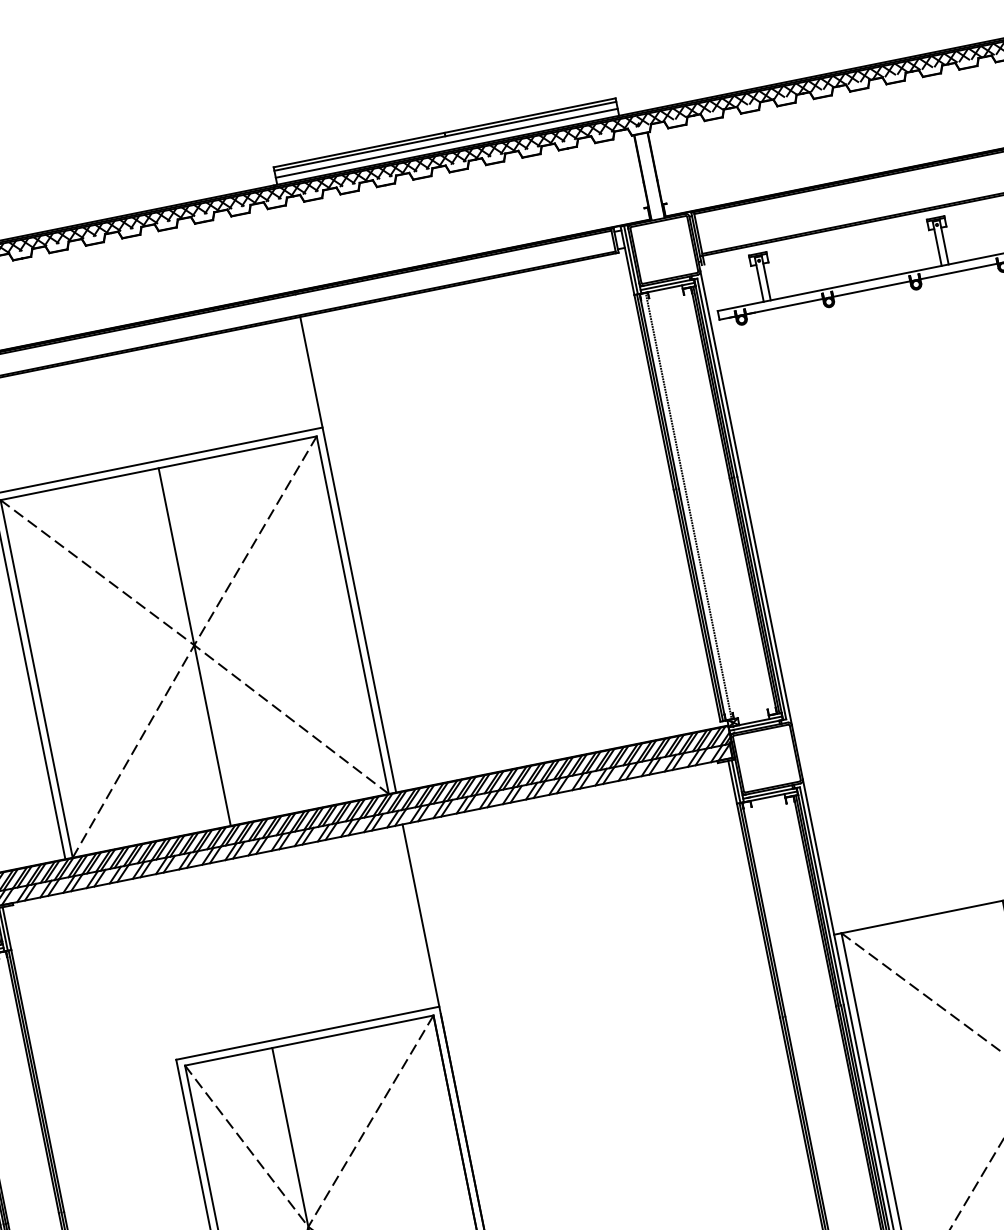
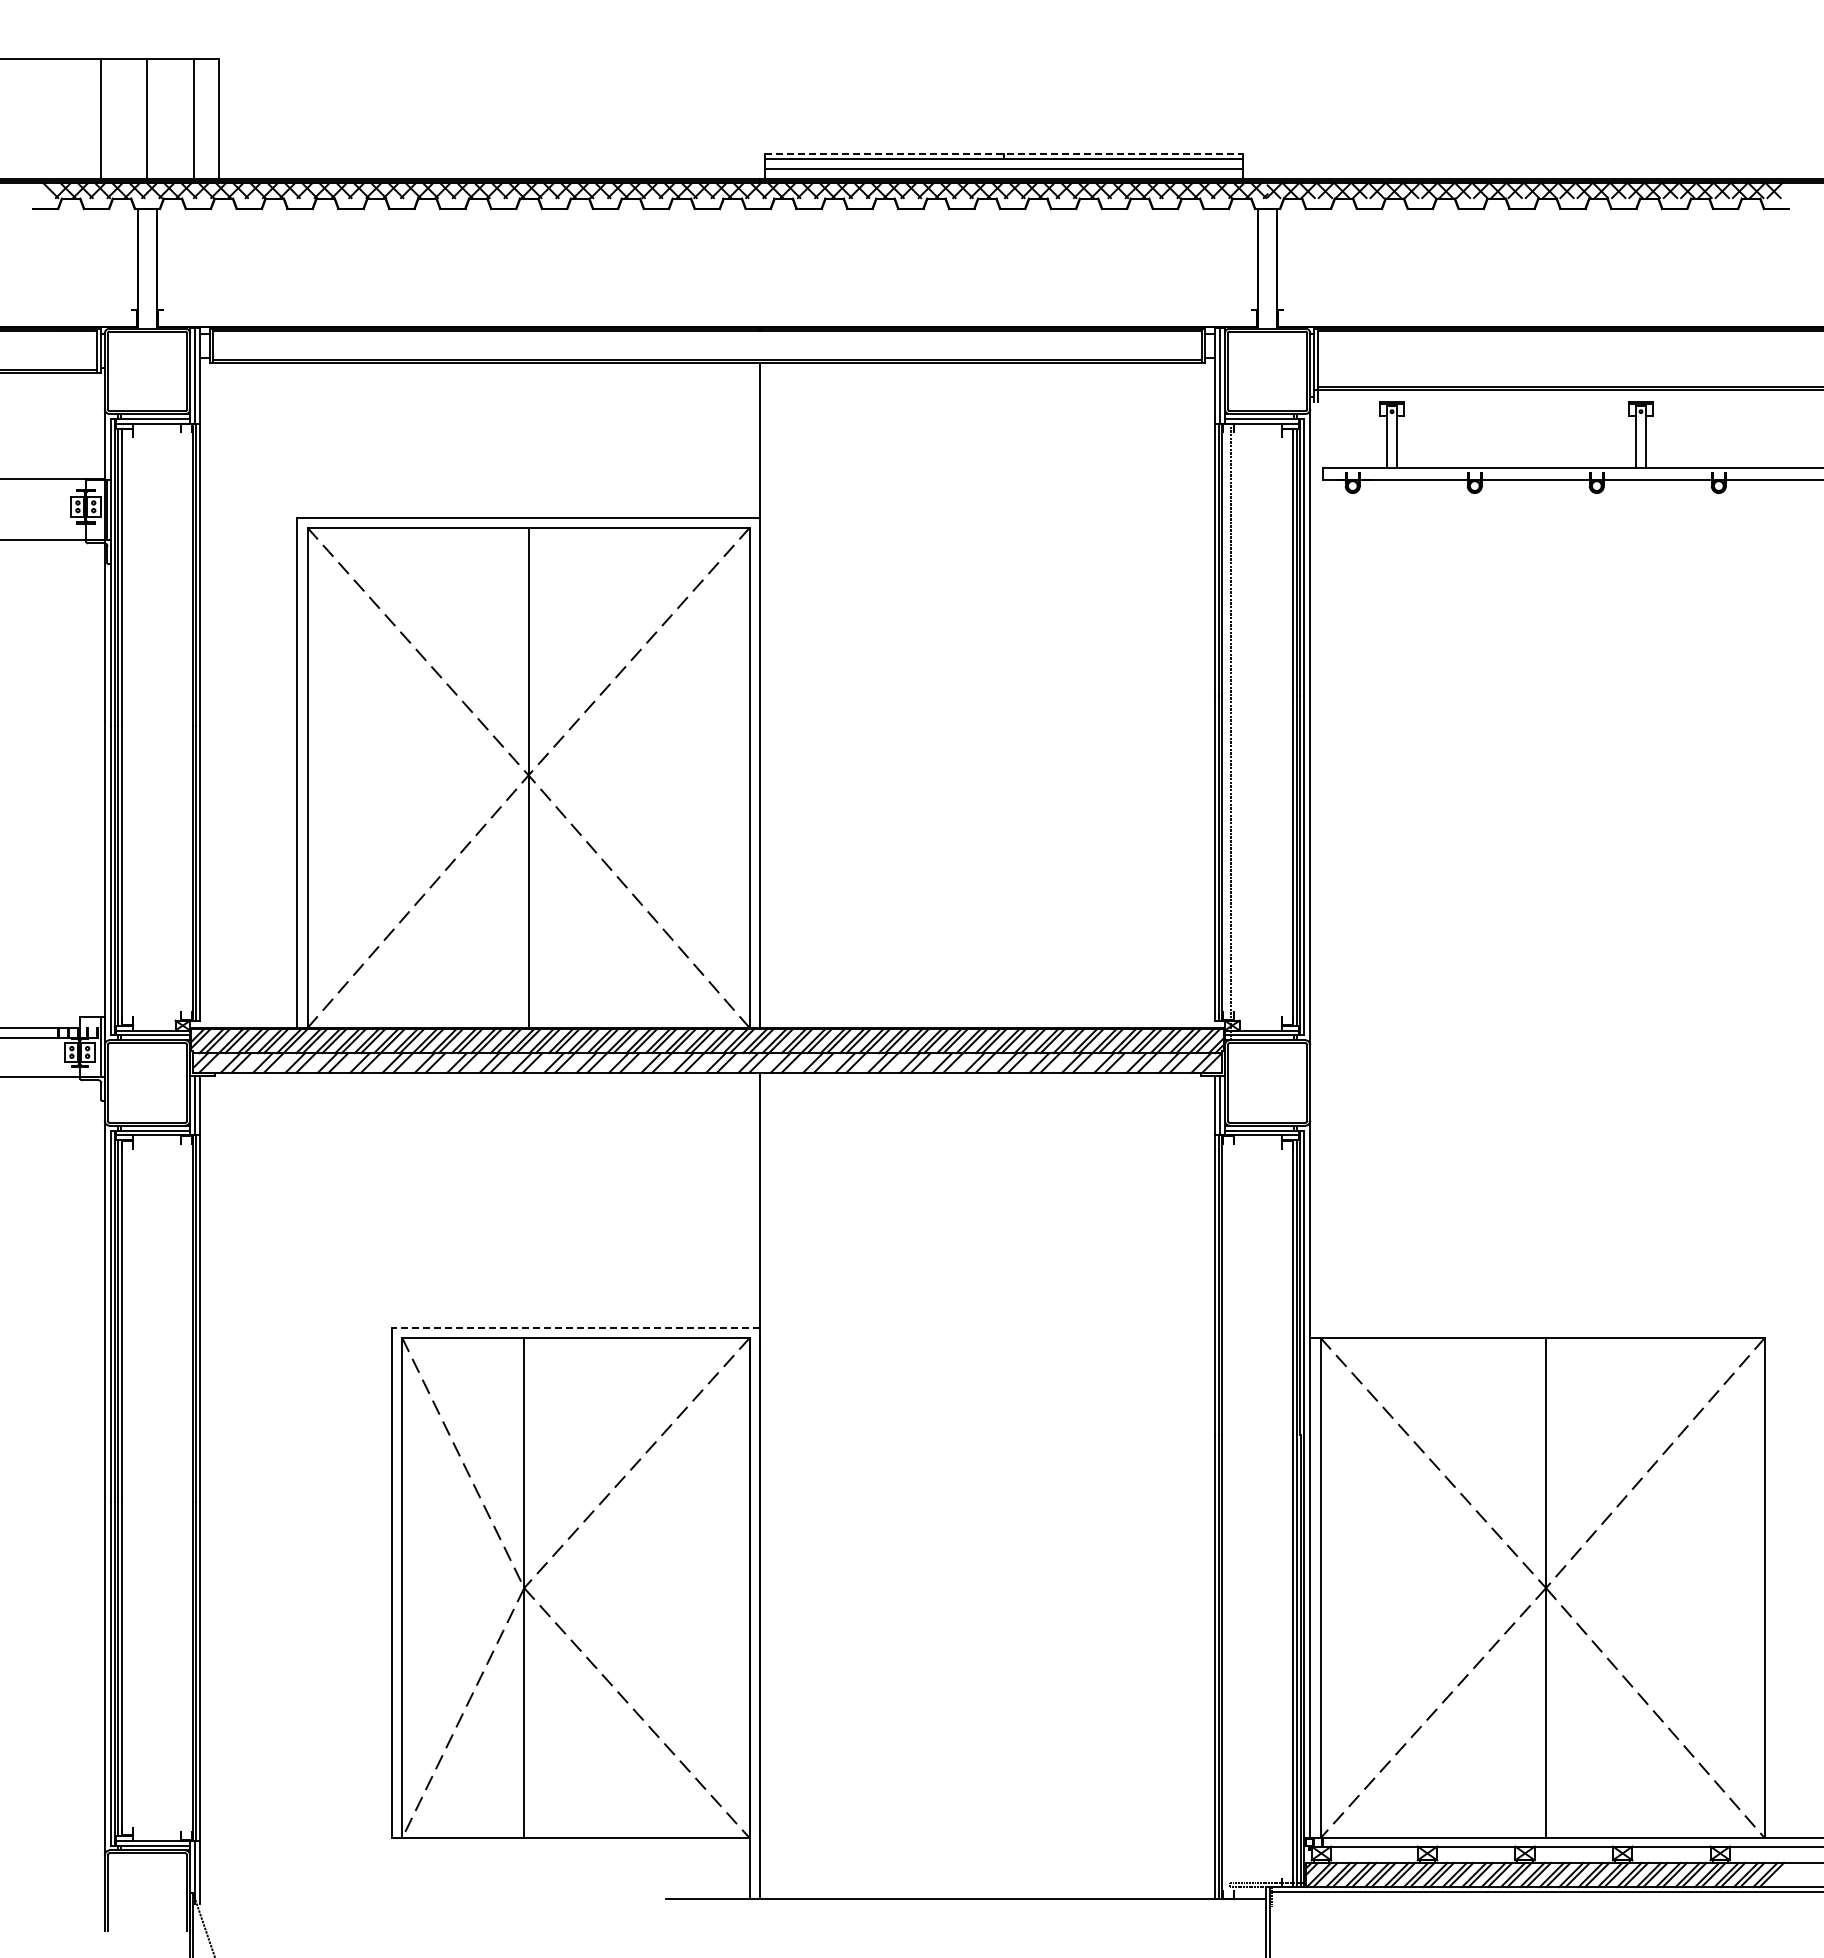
line: (445, 132) -> (1004, 154), solid -> dashed
line: (307, 1033) -> (575, 1327), solid -> dashed

